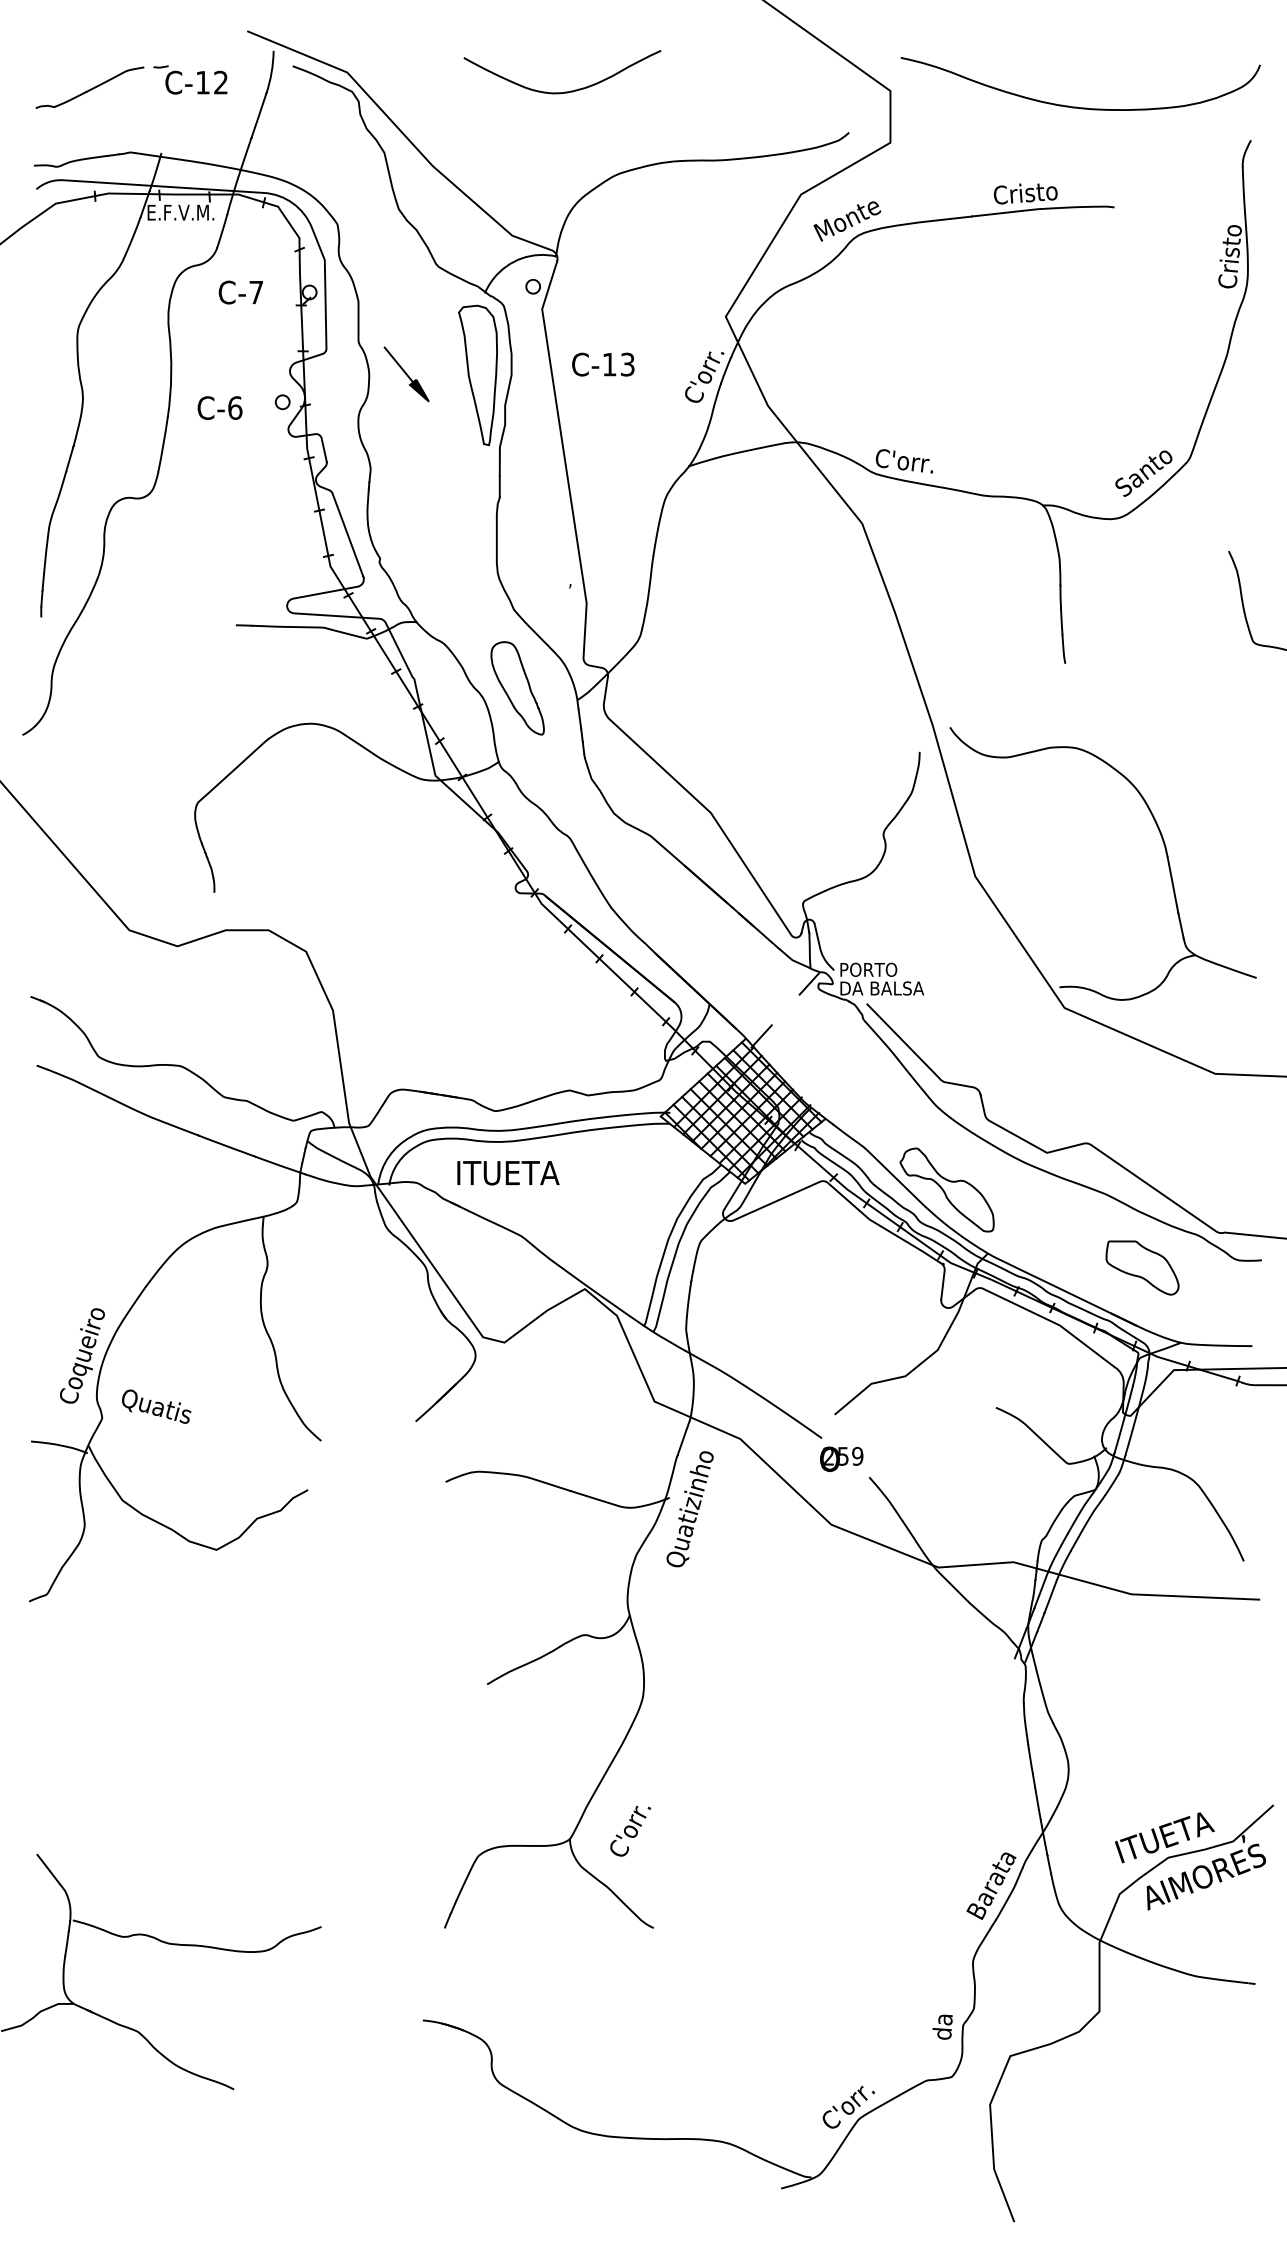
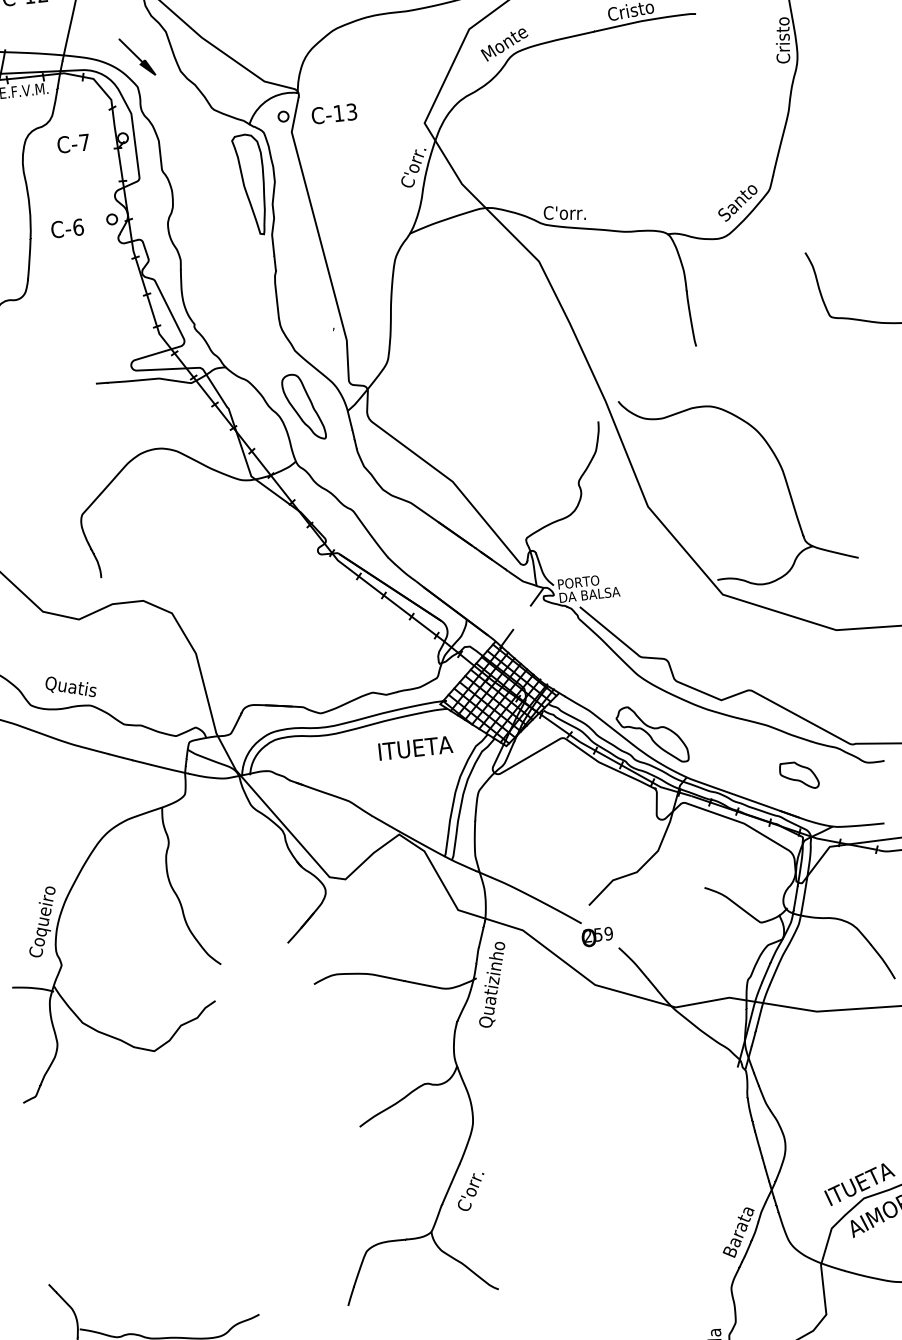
text: (603, 364) -> (334, 113), moved
part: (406, 374) -> (137, 57), moved
text: (508, 1173) -> (415, 748), moved
part: (1142, 1268) -> (799, 776), size x0.71
text: (156, 1406) -> (70, 686), moved
text: (630, 1831) -> (471, 1192), moved

